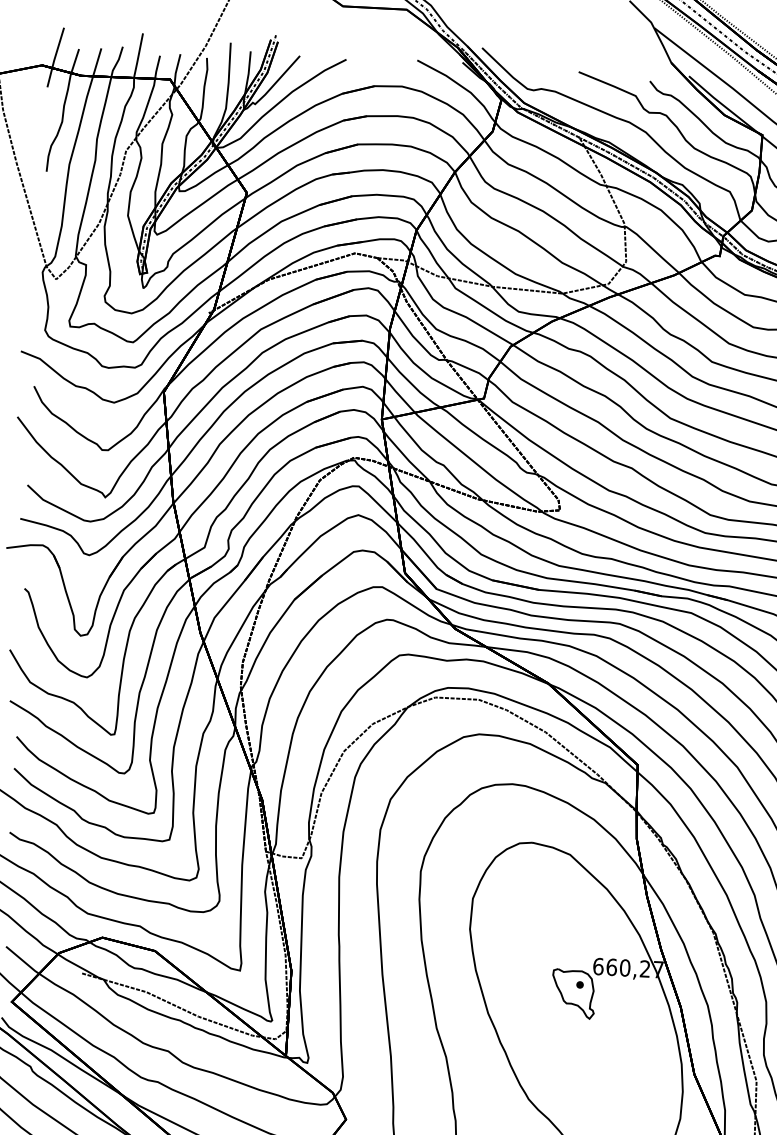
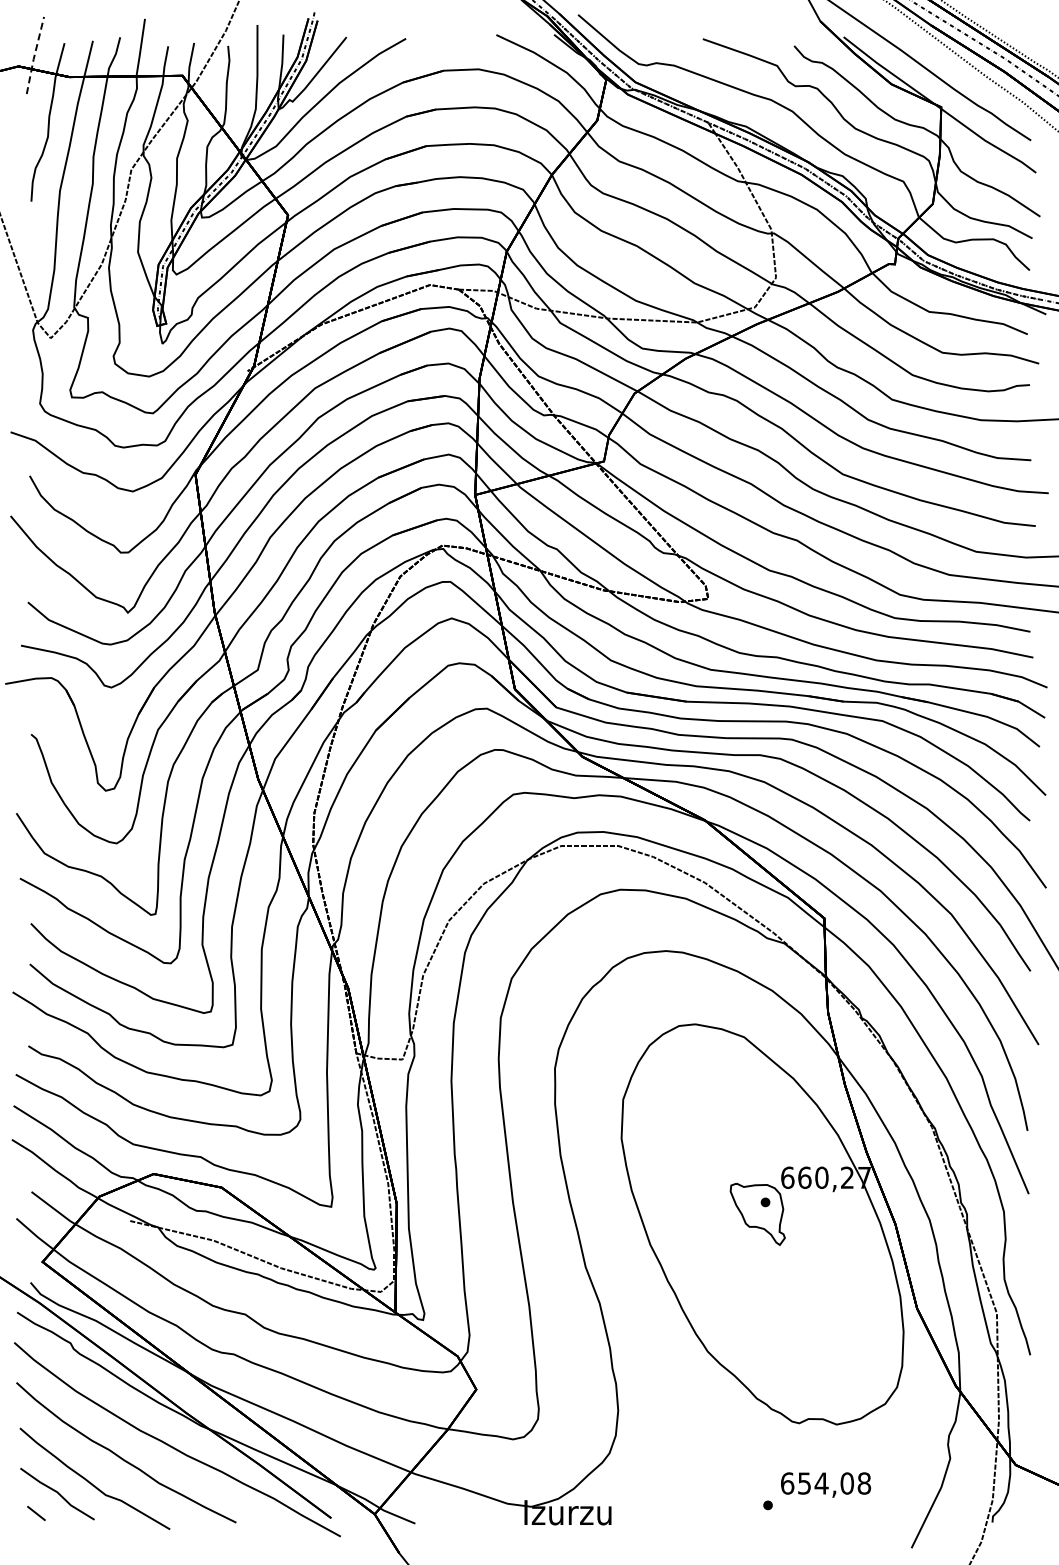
line: (55, 57) -> (34, 55), solid -> dashed

